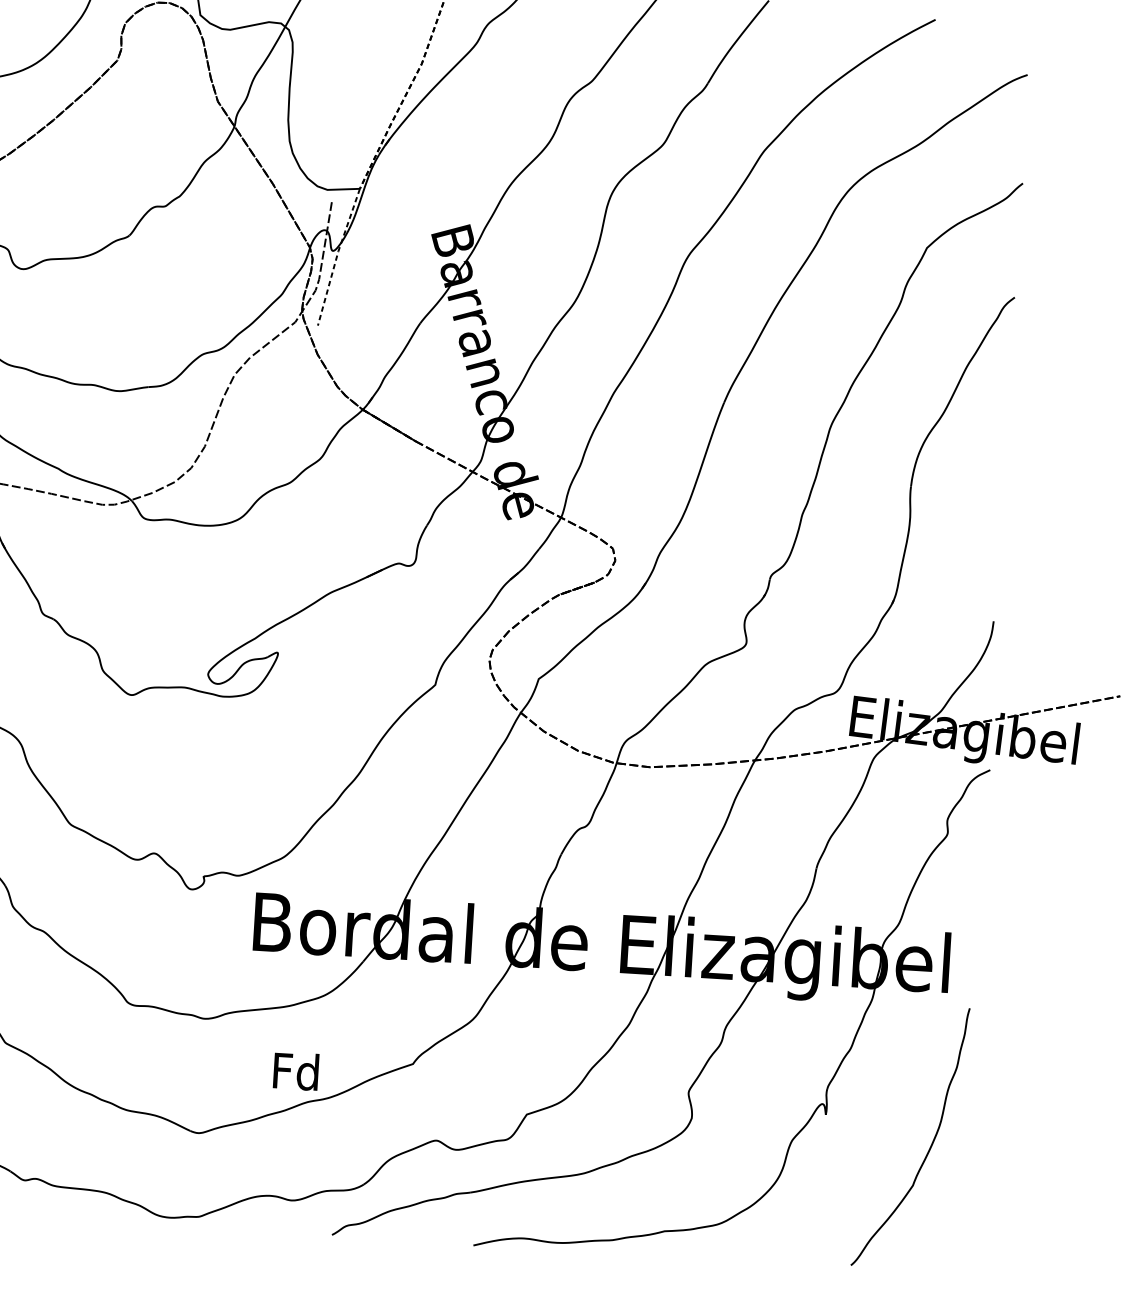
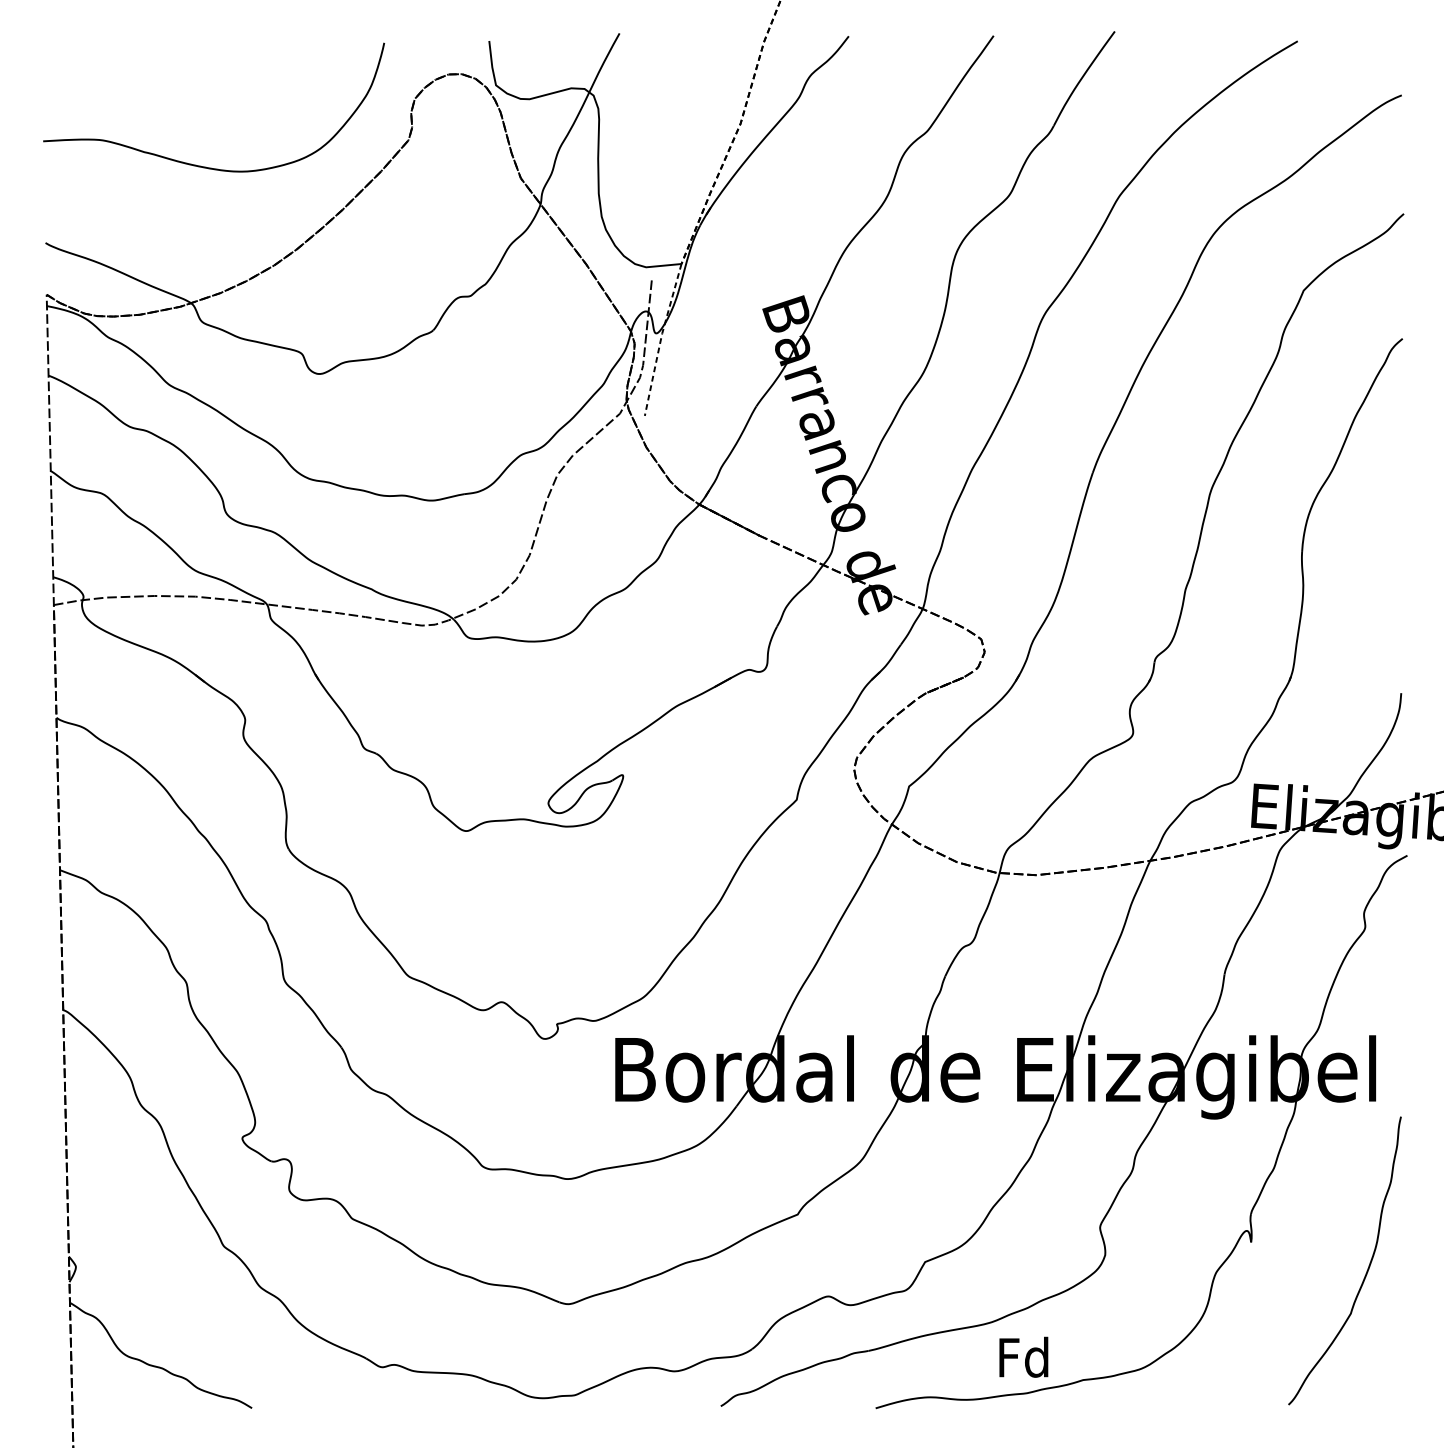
text: (295, 1070) -> (1023, 1356), moved

